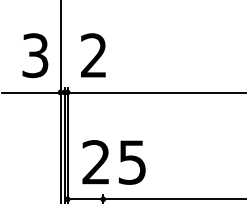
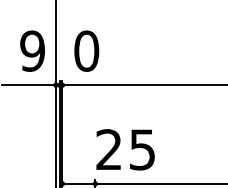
text: (35, 55) -> (32, 51), 3 -> 9
text: (93, 55) -> (86, 51), 2 -> 0
text: (113, 162) -> (125, 149), moved

